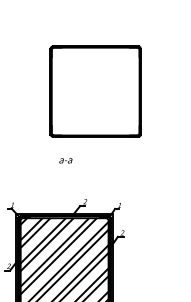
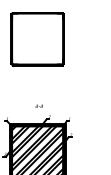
part: (95, 92) -> (37, 39), moved
text: (64, 159) -> (38, 105), moved

